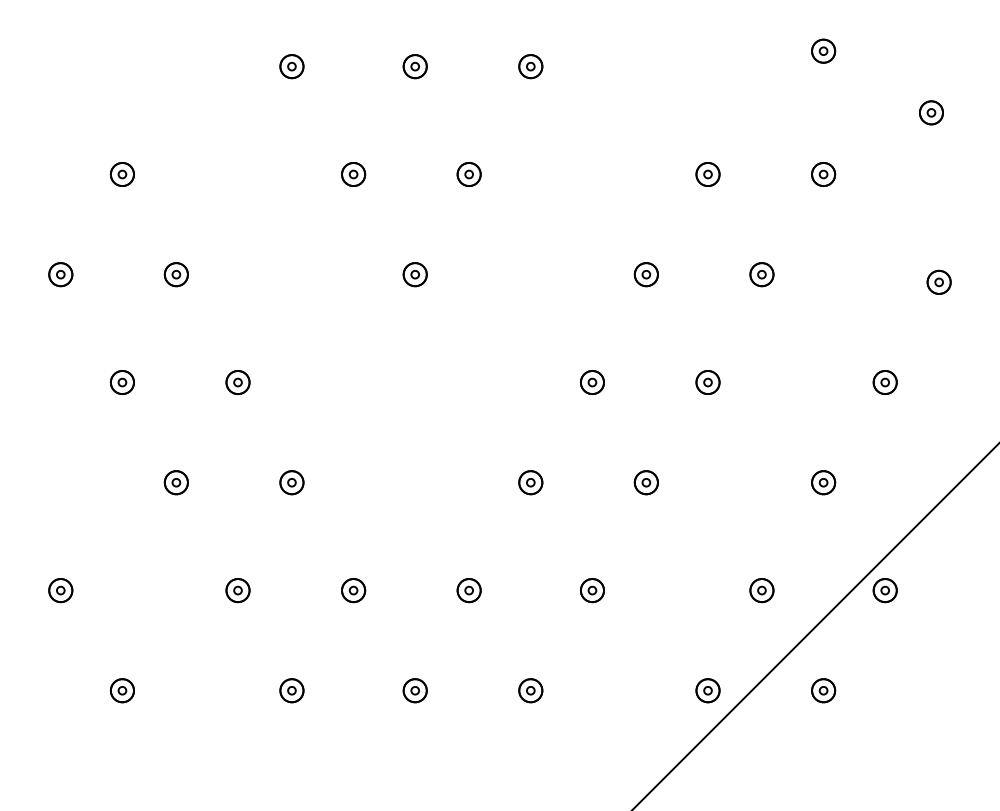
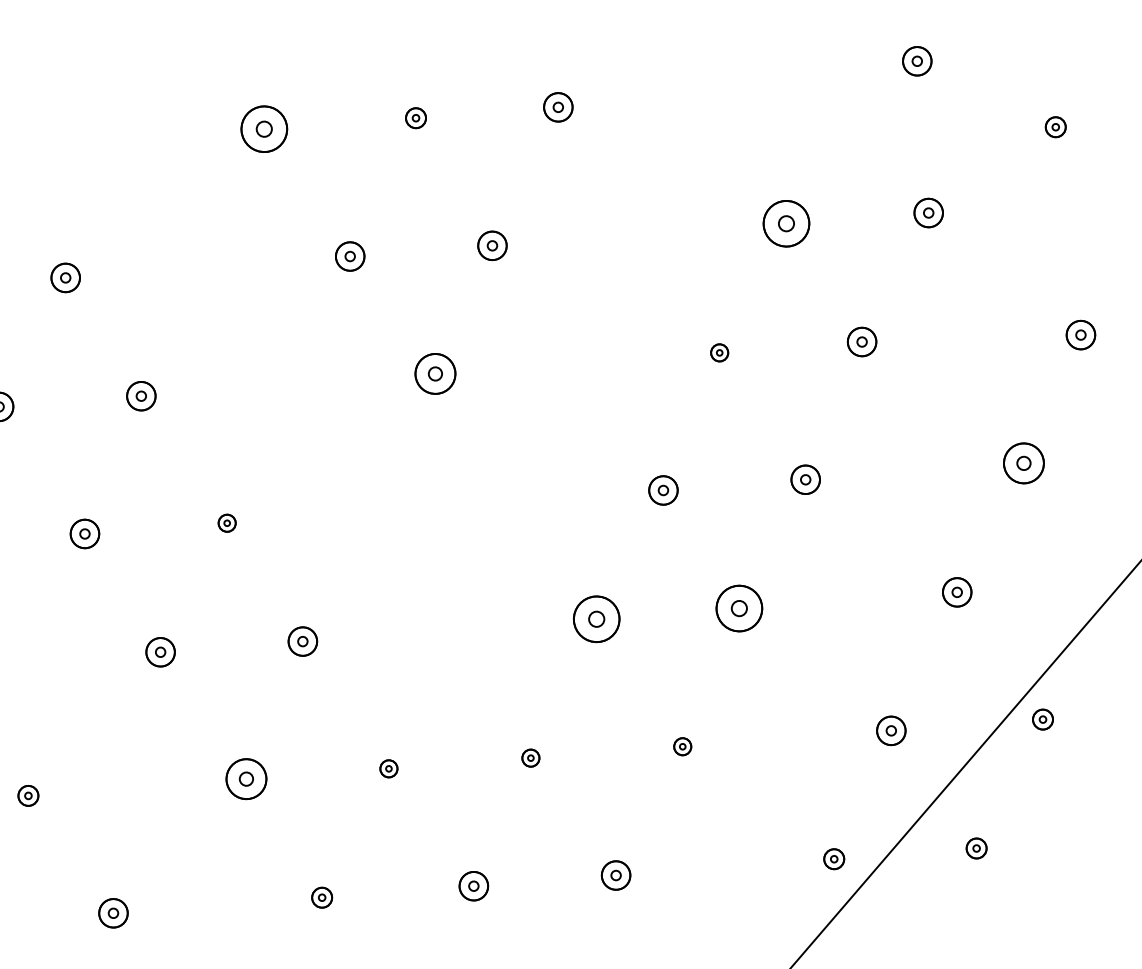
part: (291, 66) -> (263, 129), size x1.6
part: (414, 66) -> (415, 117), size x0.7
part: (931, 112) -> (1055, 126), size x0.7
part: (707, 174) -> (785, 223), size x1.6
part: (414, 274) -> (434, 373), size x1.4
part: (645, 274) -> (718, 352), size x0.6
part: (237, 382) -> (226, 523), size x0.6
part: (884, 382) -> (1022, 463), size x1.4
part: (530, 482) -> (596, 619), size x1.6
part: (645, 482) -> (738, 608), size x1.6
part: (60, 590) -> (27, 795), size x0.7
part: (237, 590) -> (245, 779), size x1.4
part: (353, 590) -> (388, 768), size x0.6
part: (468, 590) -> (530, 757), size x0.6
part: (592, 590) -> (682, 746), size x0.6
part: (884, 590) -> (1042, 719), size x0.7
part: (291, 690) -> (321, 897), size x0.7
part: (707, 690) -> (833, 858), size x0.7
part: (823, 690) -> (976, 848), size x0.7

